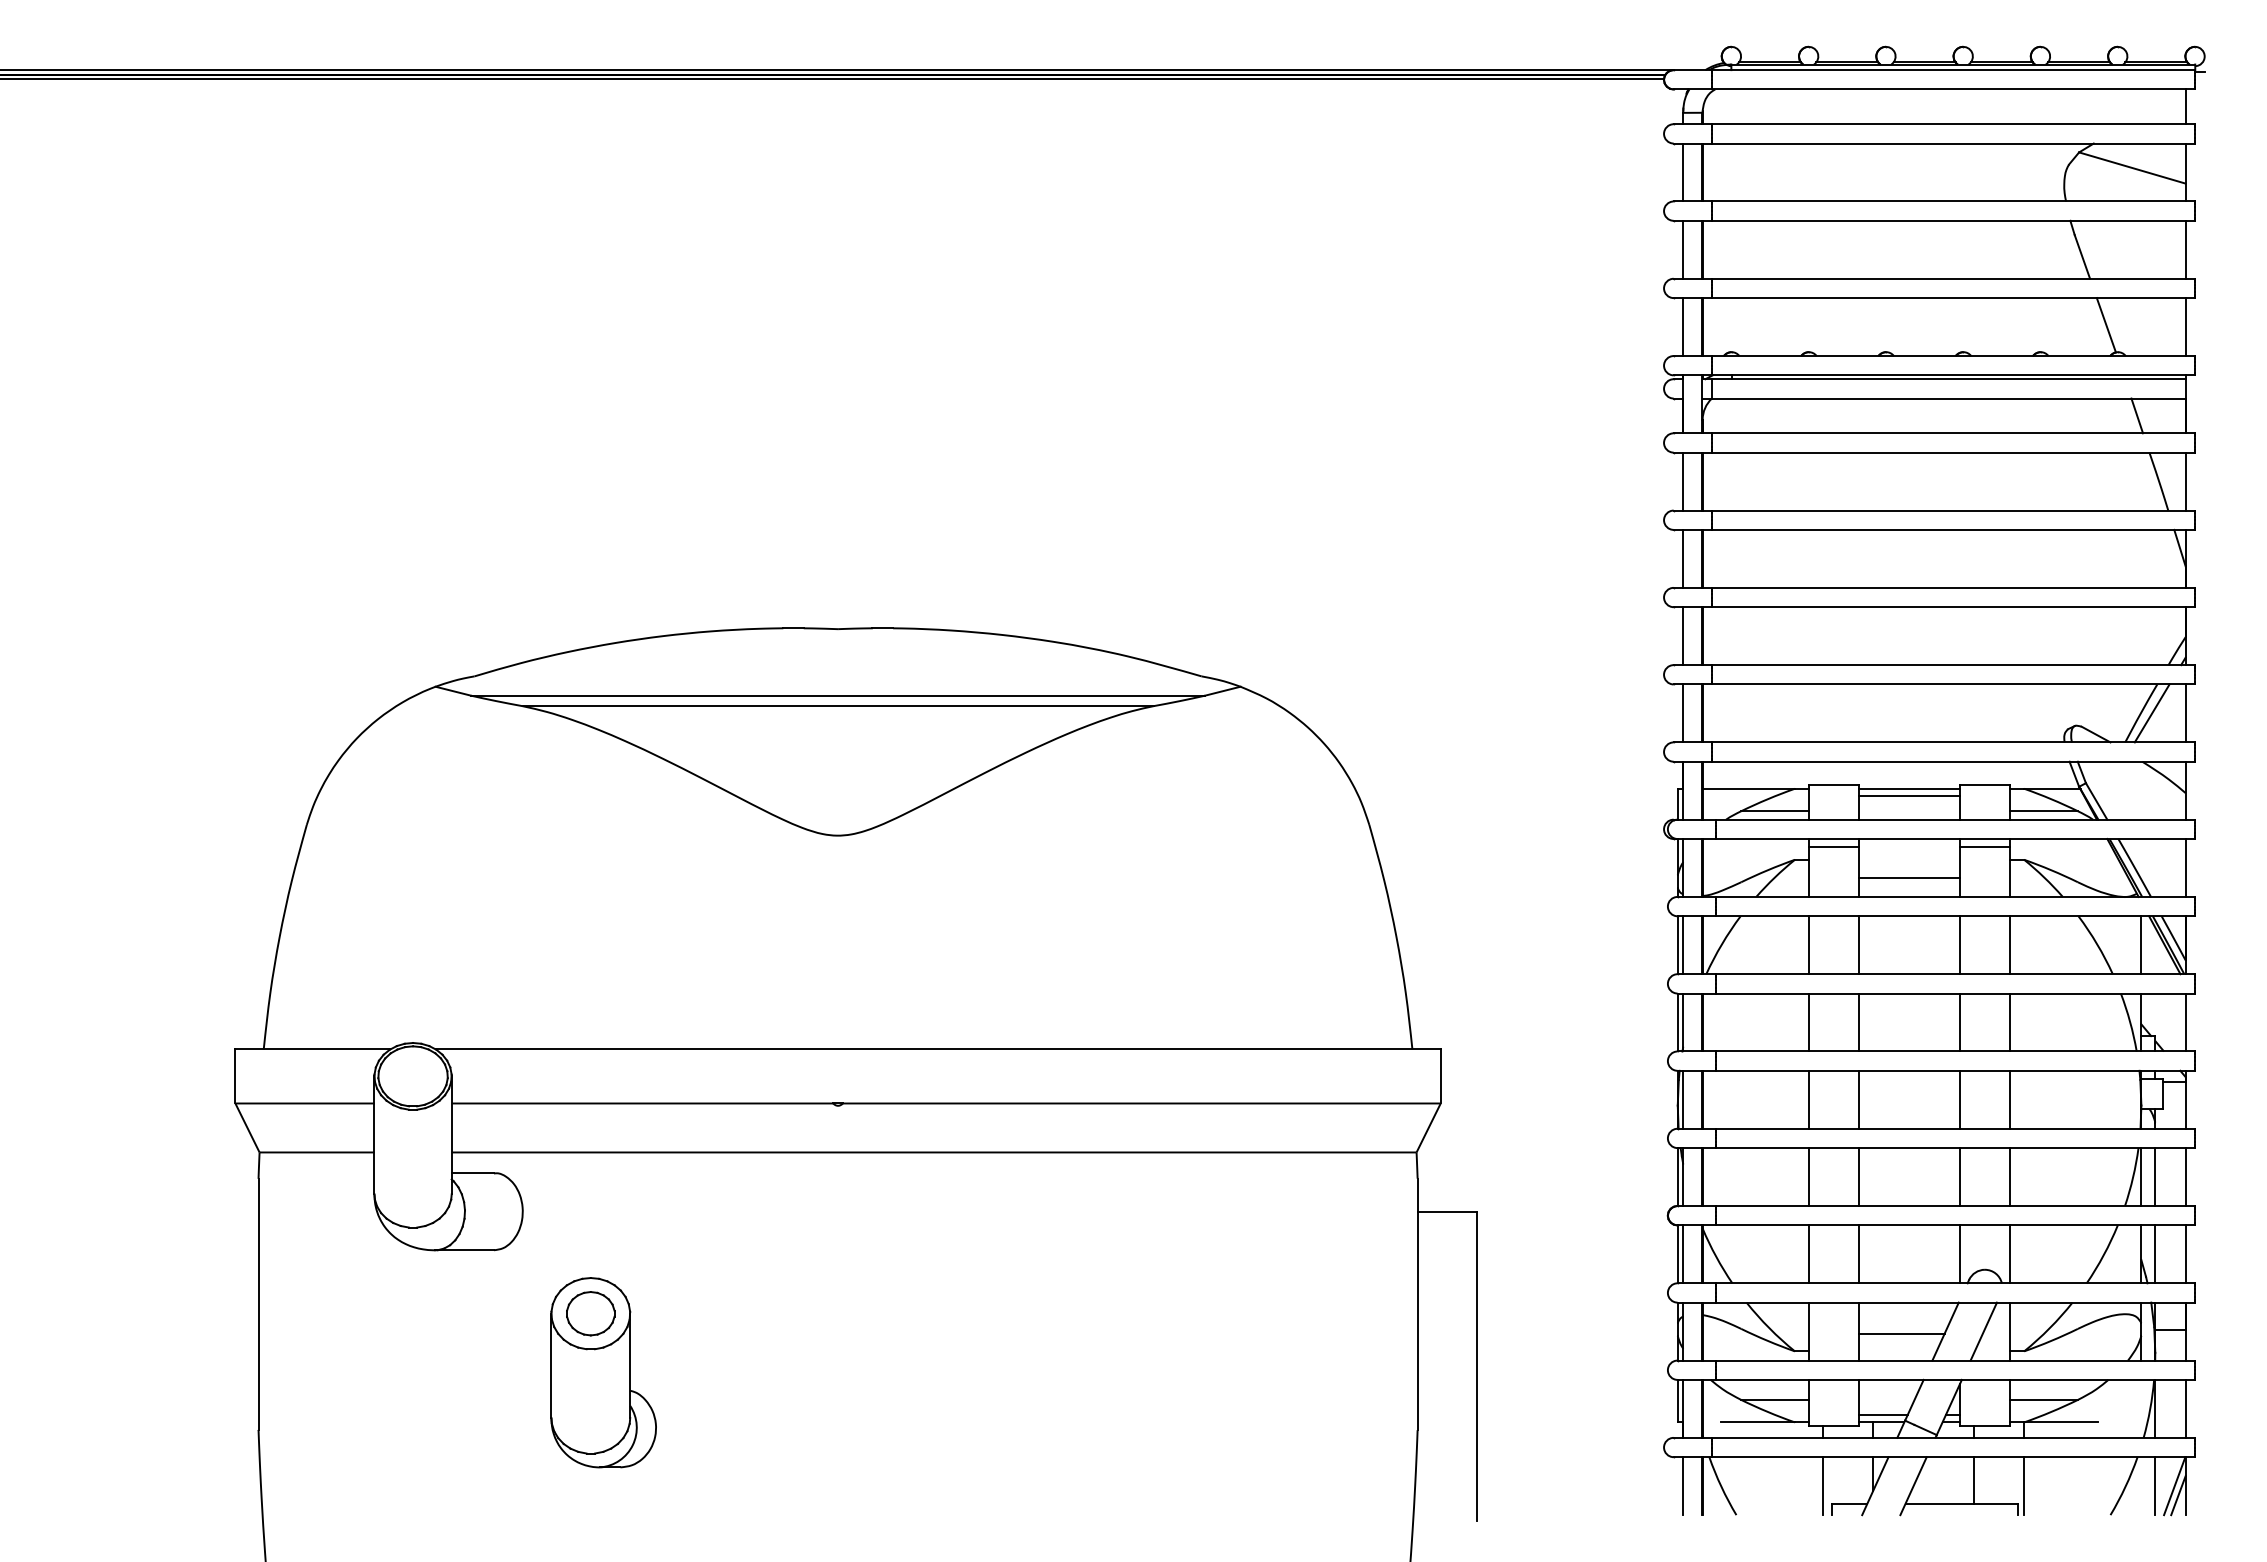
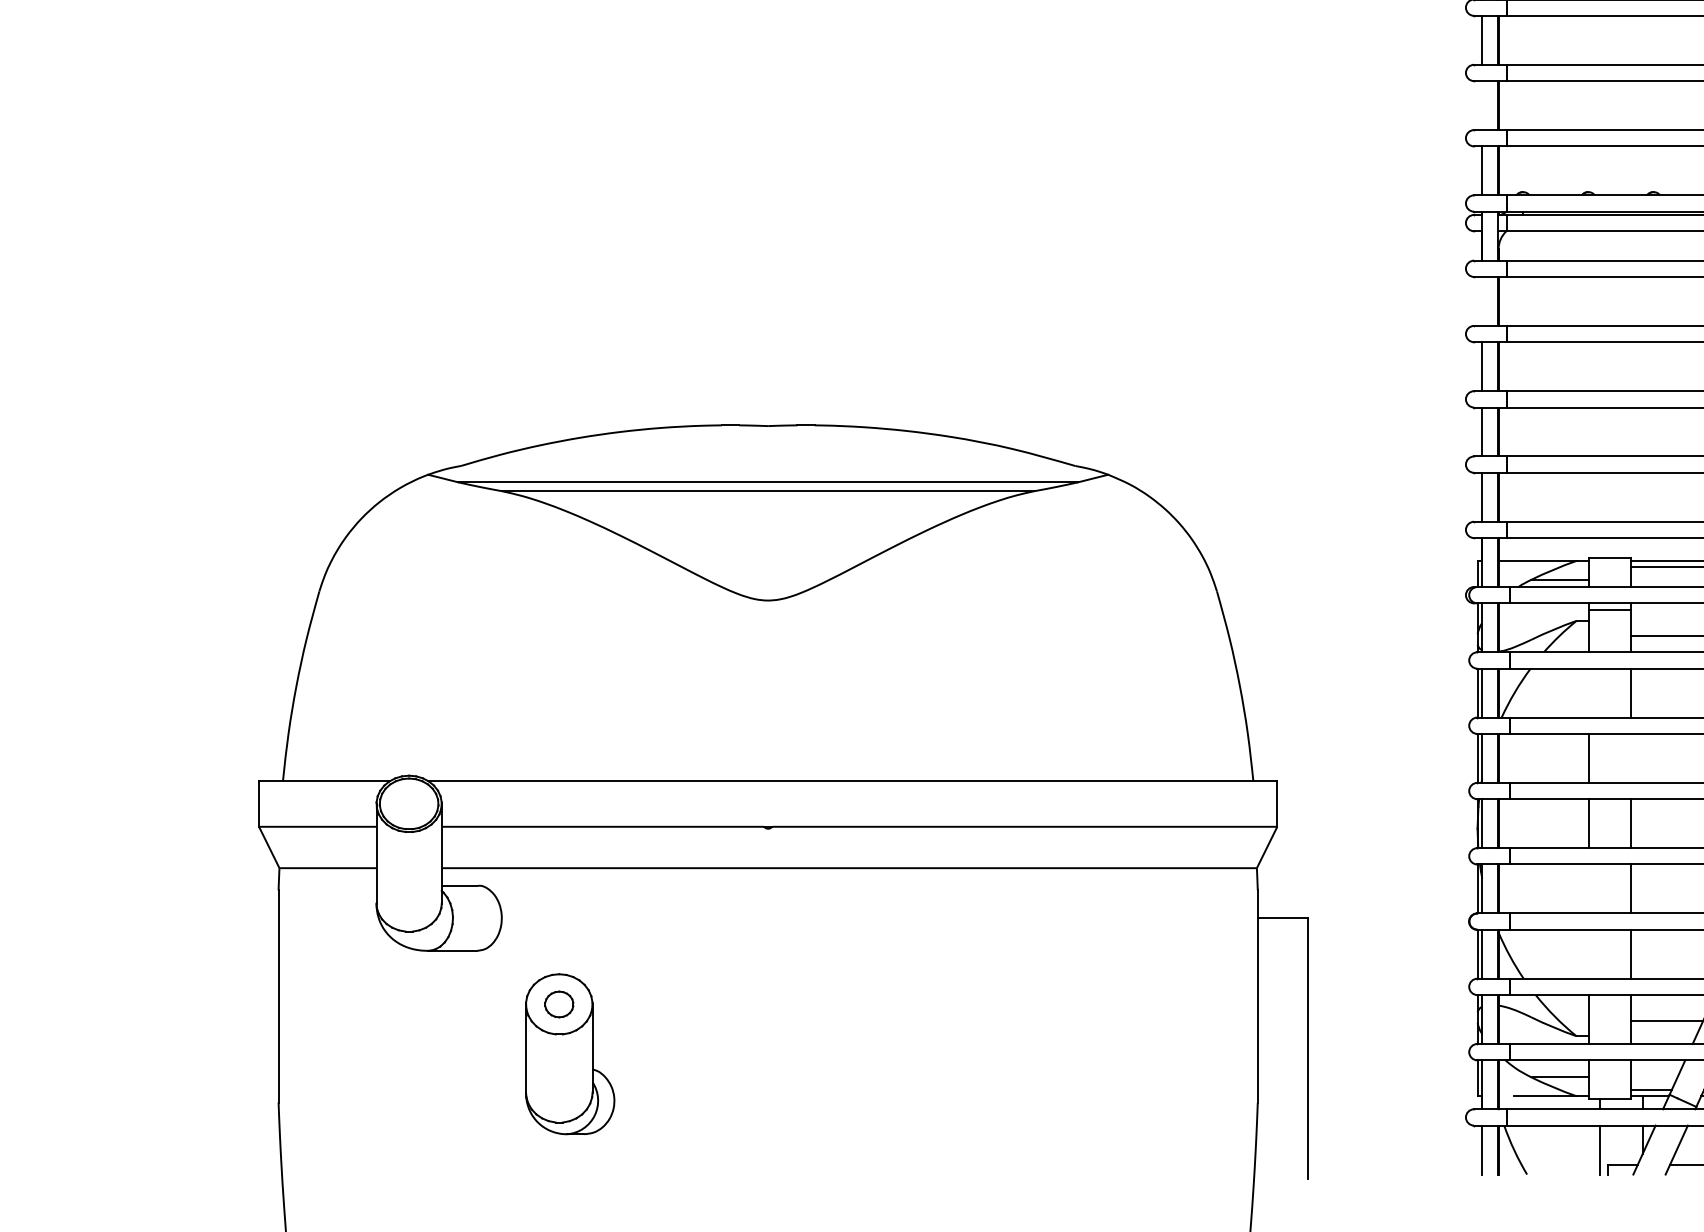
line: (1683, 249) -> (1482, 105), removed
line: (1683, 481) -> (1482, 301), removed
line: (1809, 945) -> (1588, 693), removed
line: (1859, 1022) -> (1631, 758), removed
line: (1809, 1177) -> (1588, 889), removed
line: (1809, 1254) -> (1588, 954), removed
part: (590, 1313) -> (559, 1004), size x0.7

